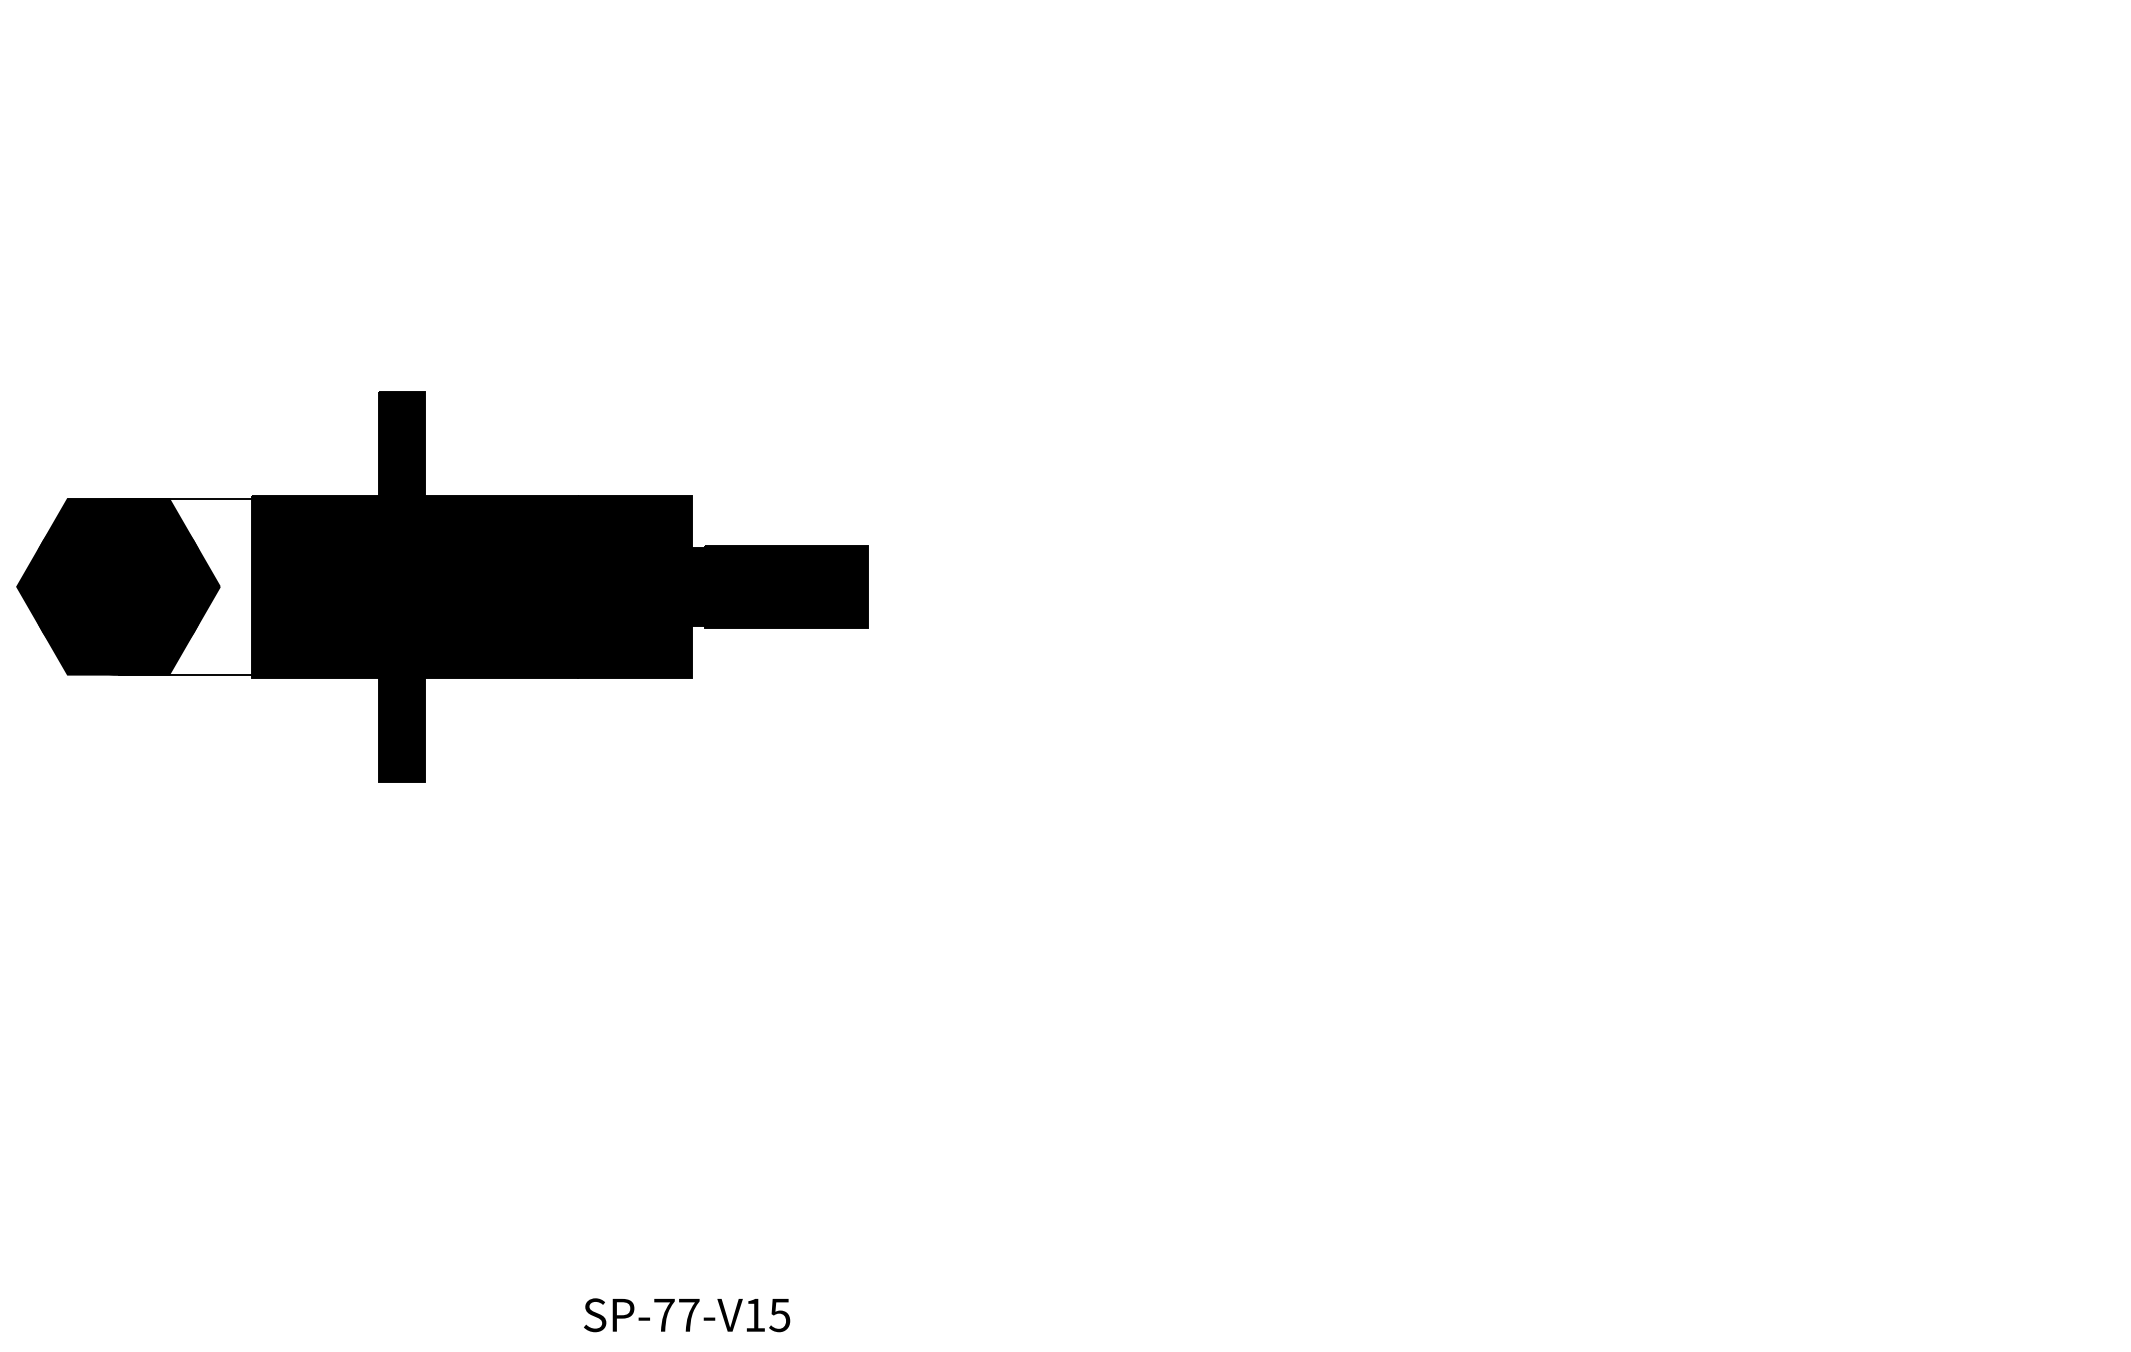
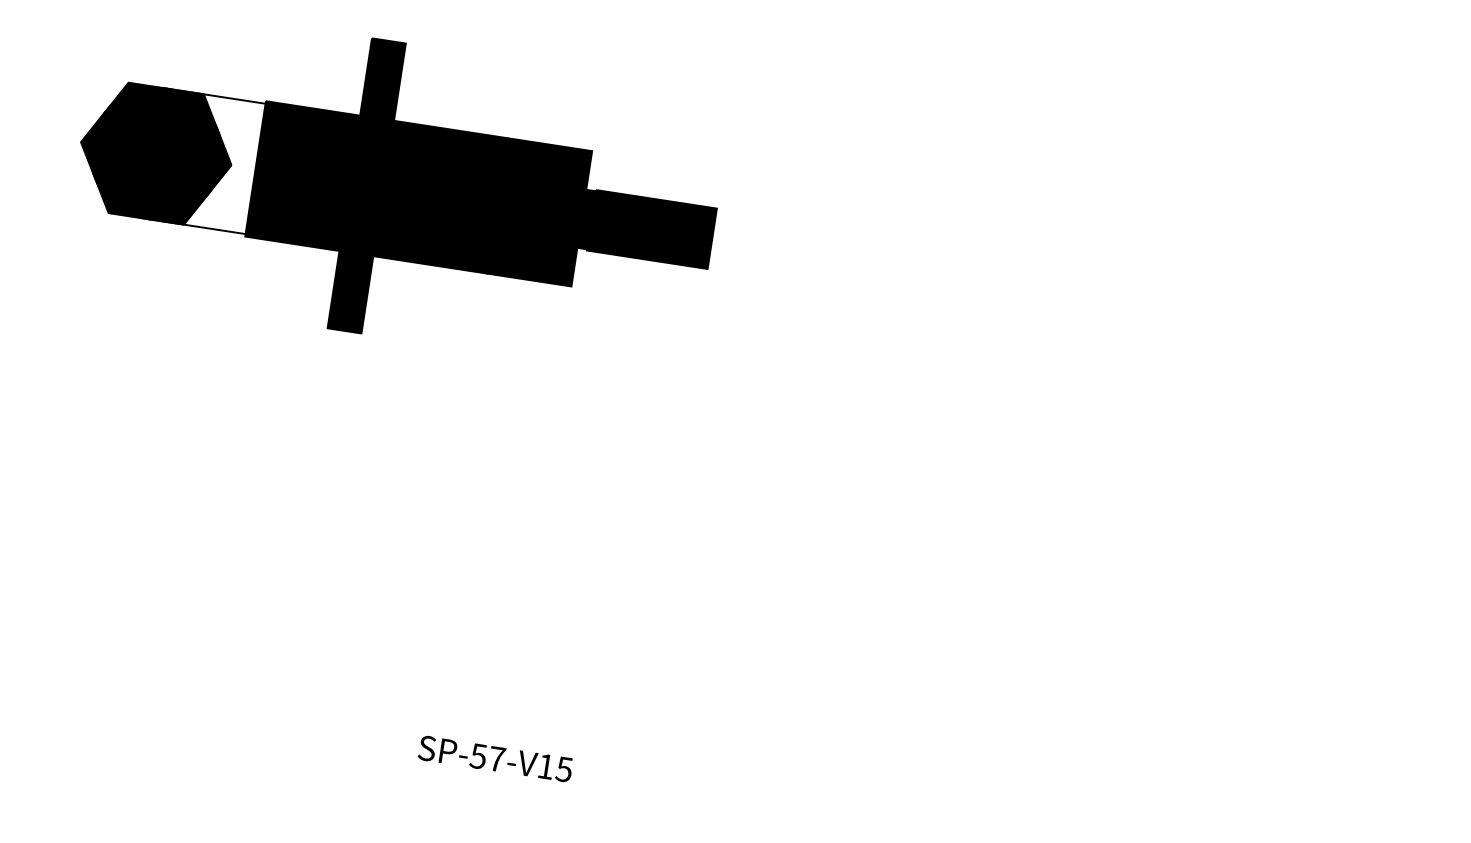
text: (663, 1315) -> (477, 756), SP-77-V15 -> SP-57-V15

